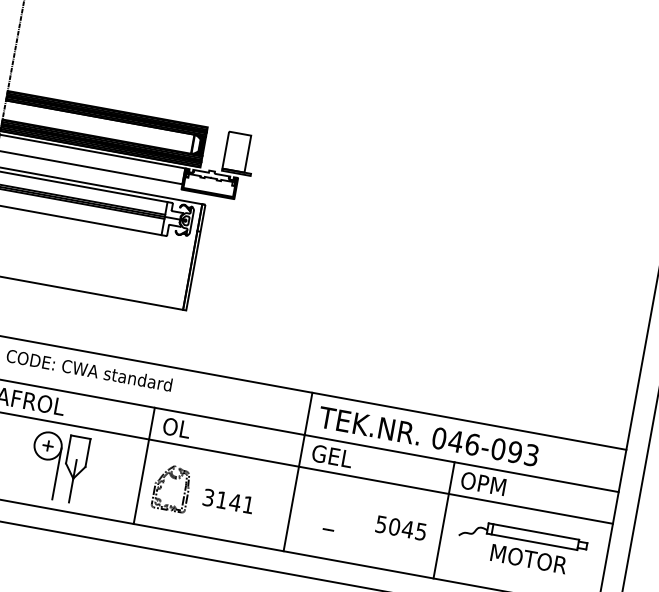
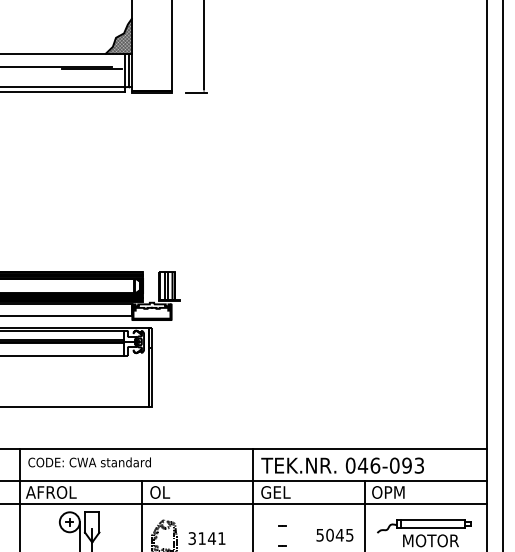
hatch: (237, 151) -> (167, 285), added
part: (333, 502) -> (282, 525), added

